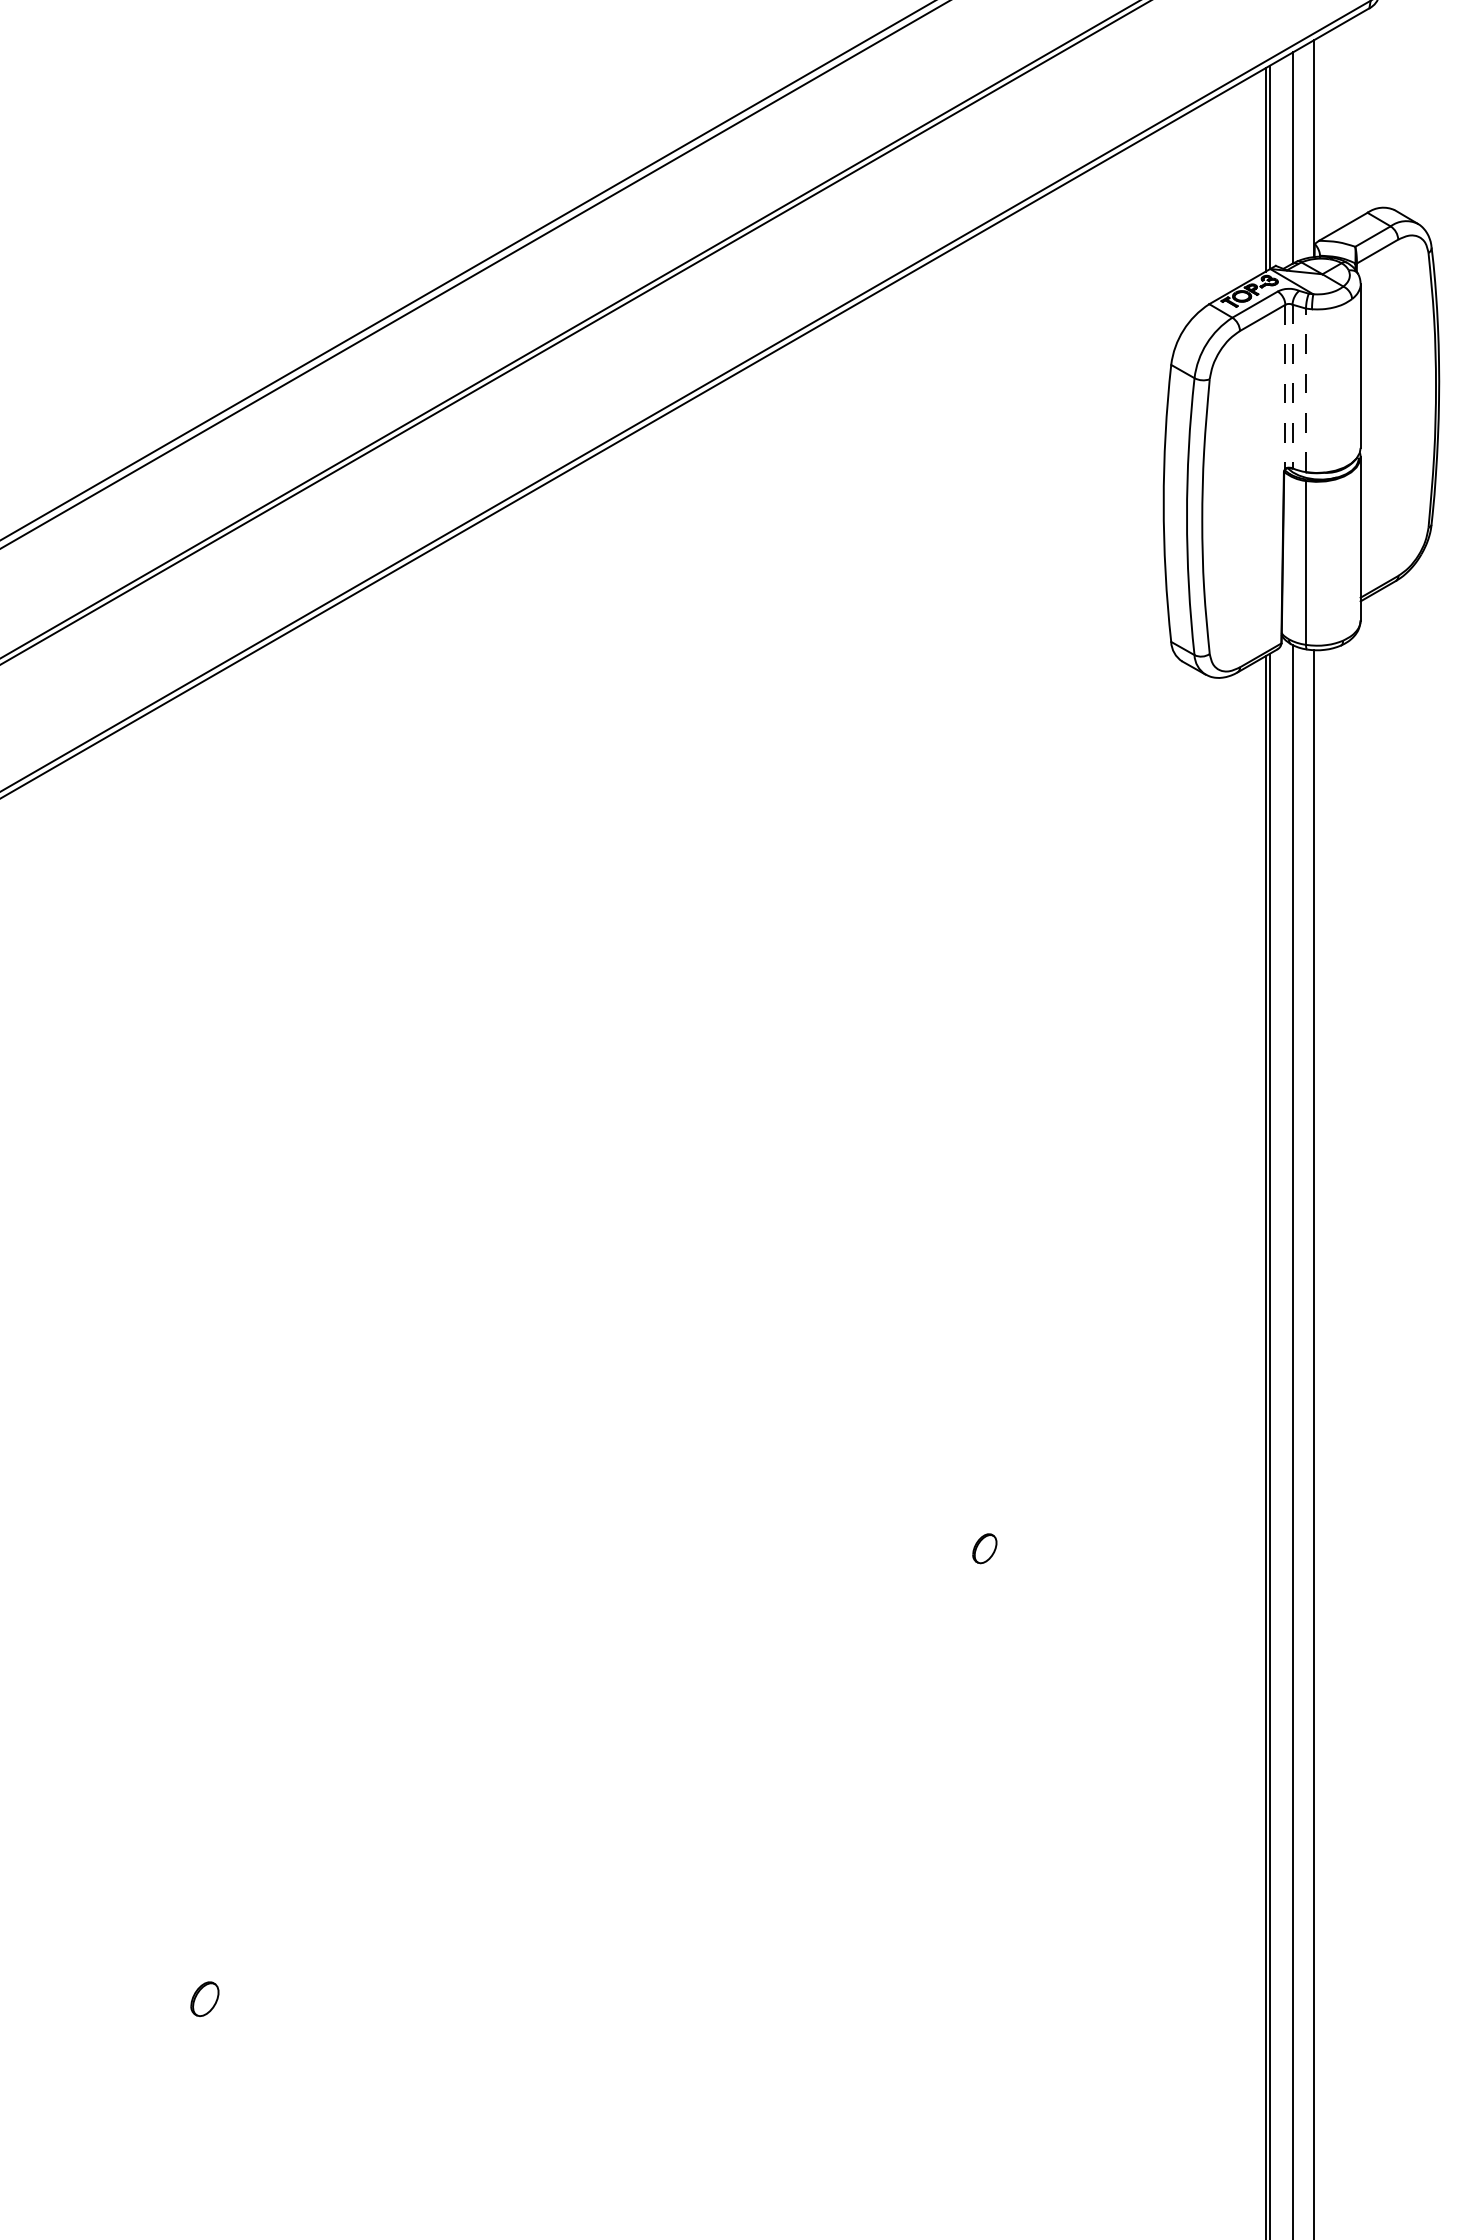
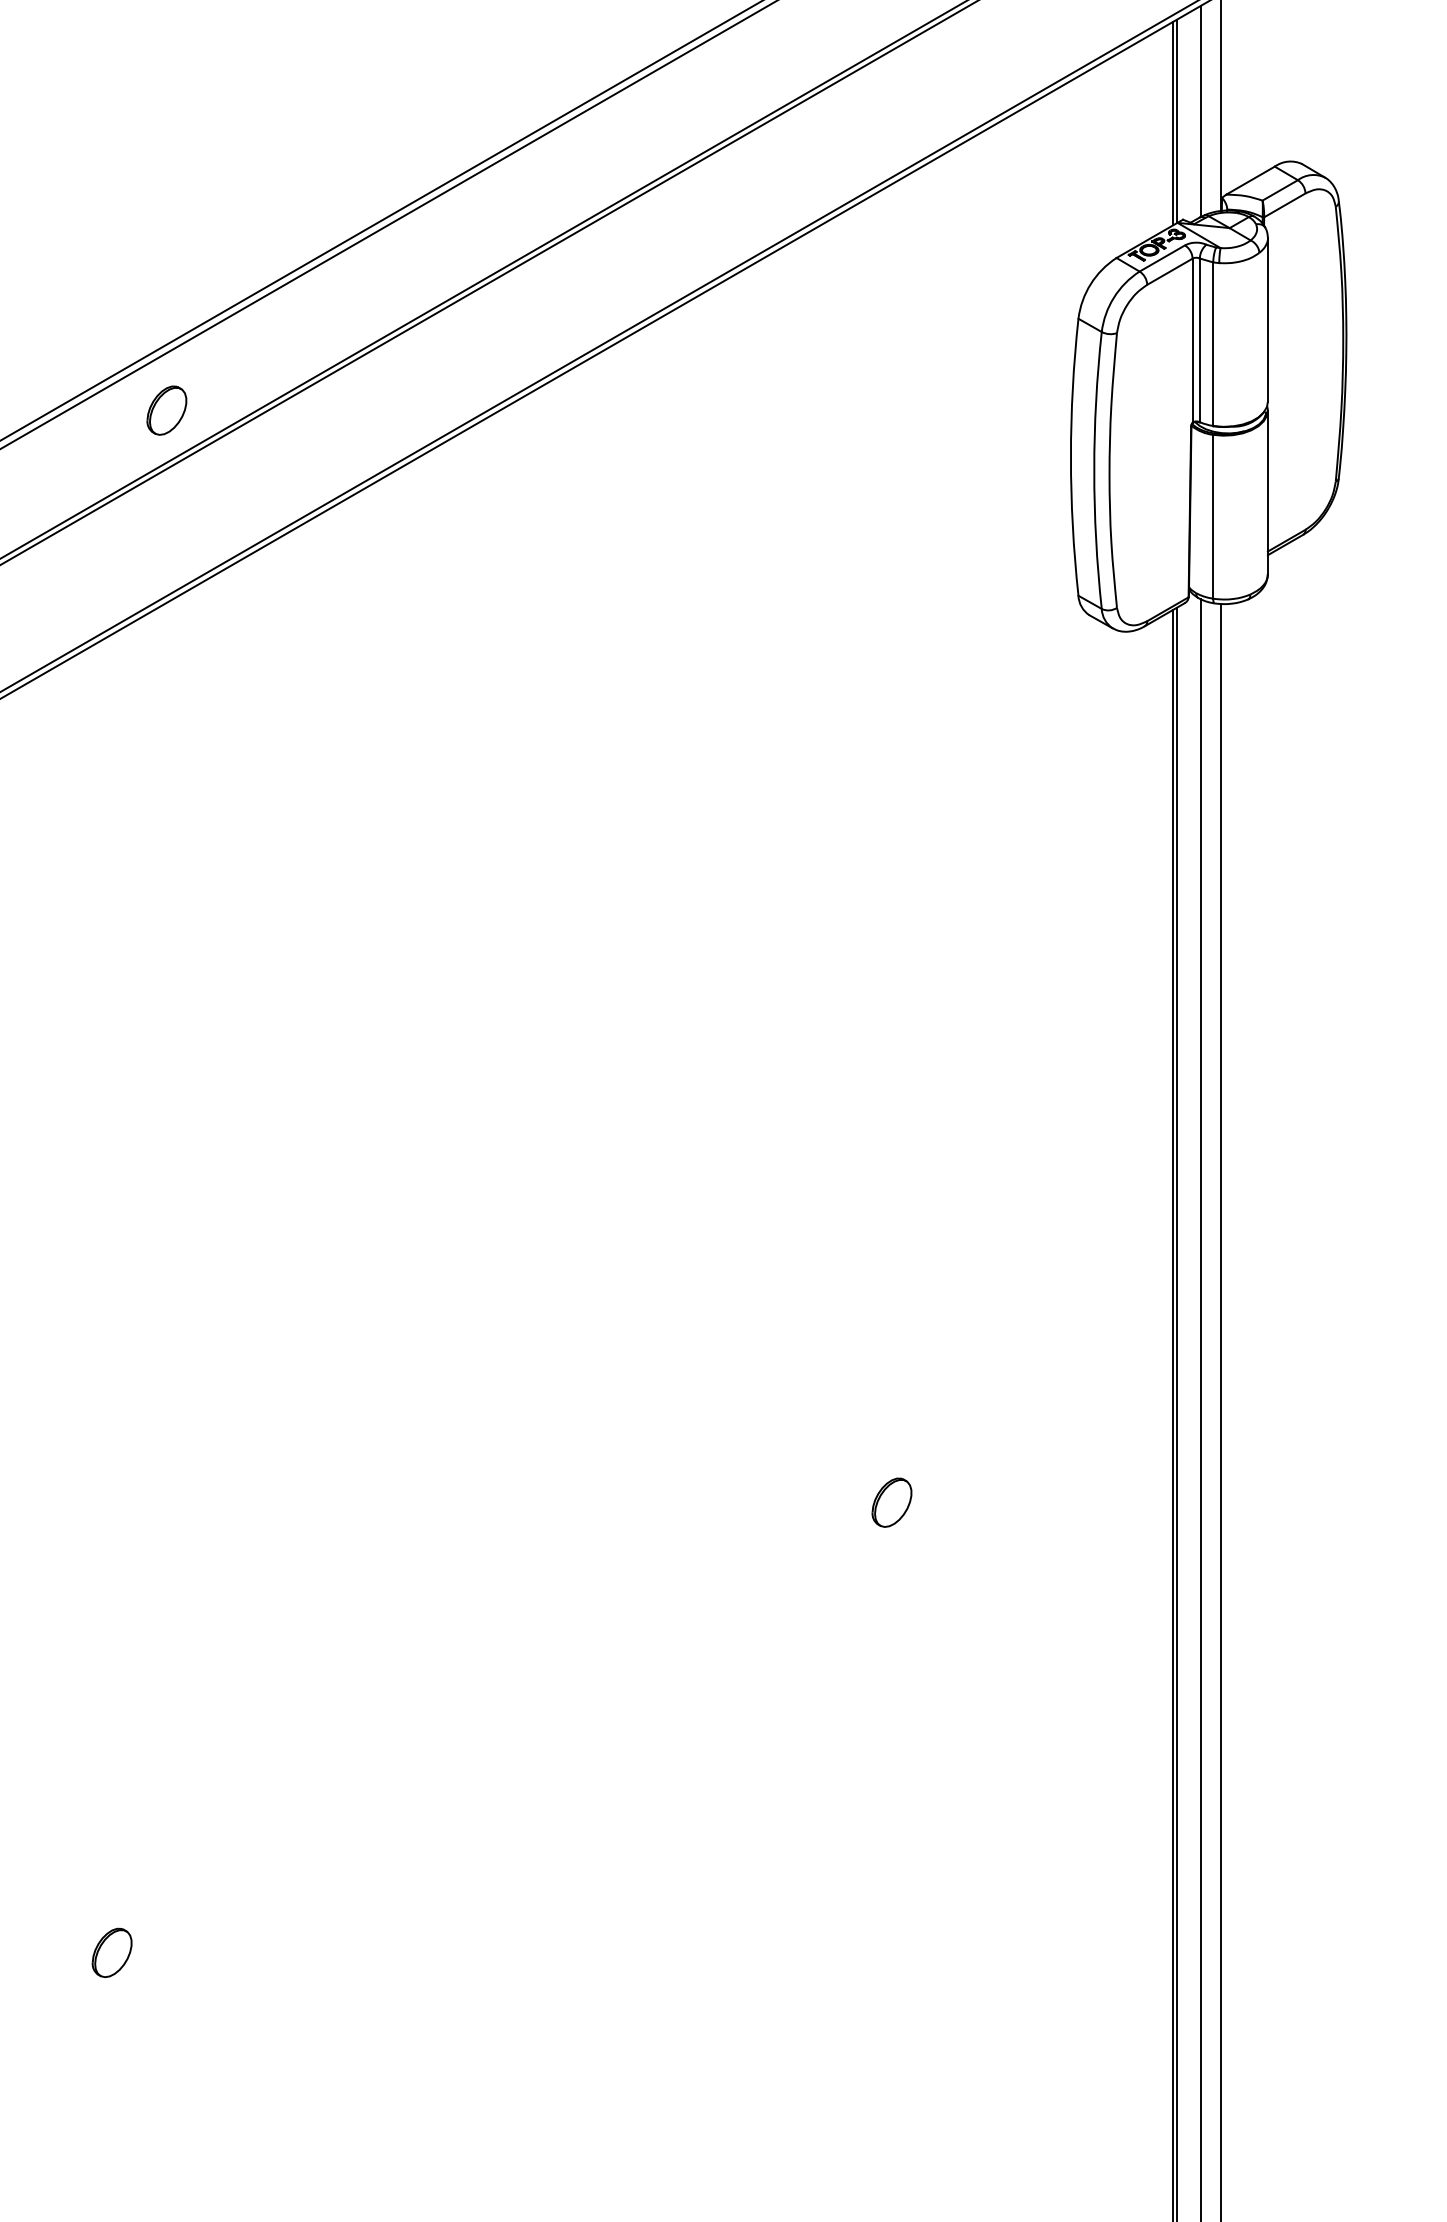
line: (1292, 386) -> (1199, 340), dashed -> solid
line: (1285, 387) -> (1192, 341), dashed -> solid
line: (1305, 390) -> (1212, 344), dashed -> solid
part: (259, 456) -> (166, 410), added
part: (984, 1548) -> (891, 1502), size x1.67
part: (204, 1999) -> (111, 1953), size x1.43

